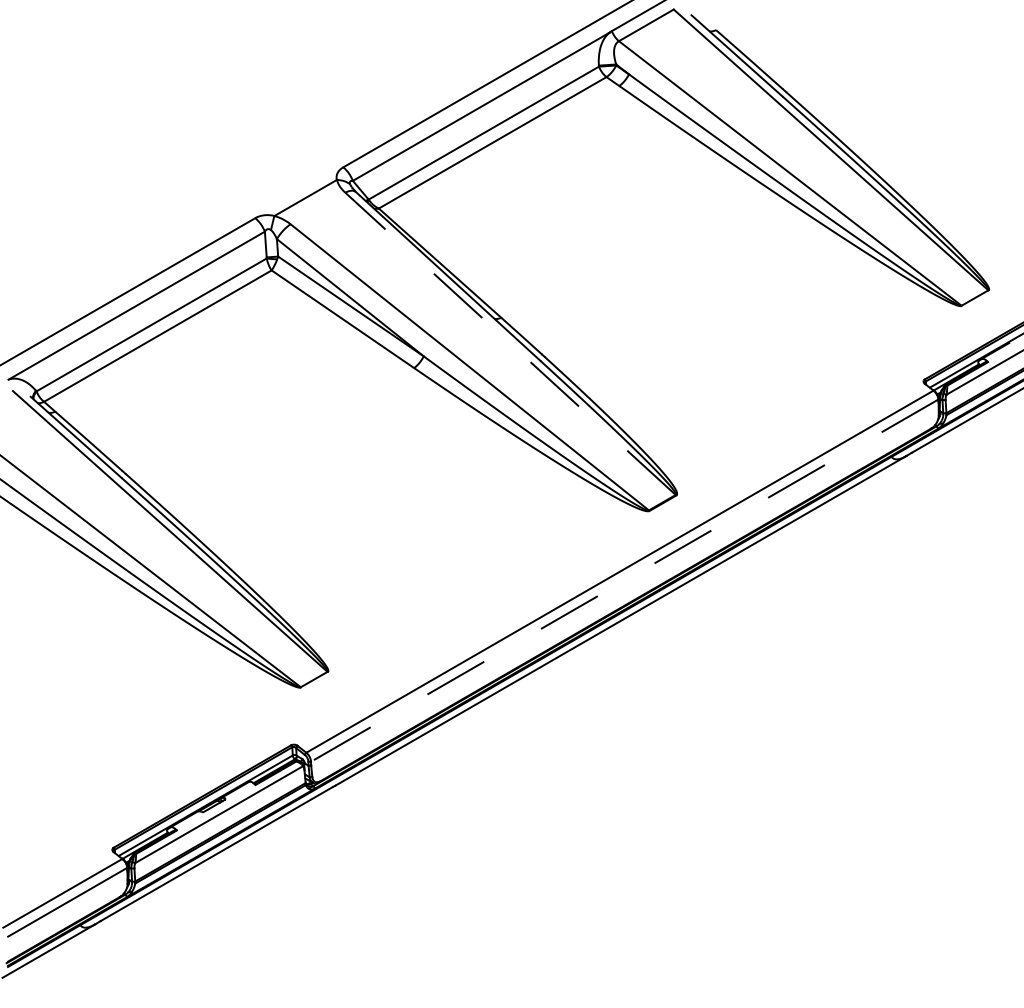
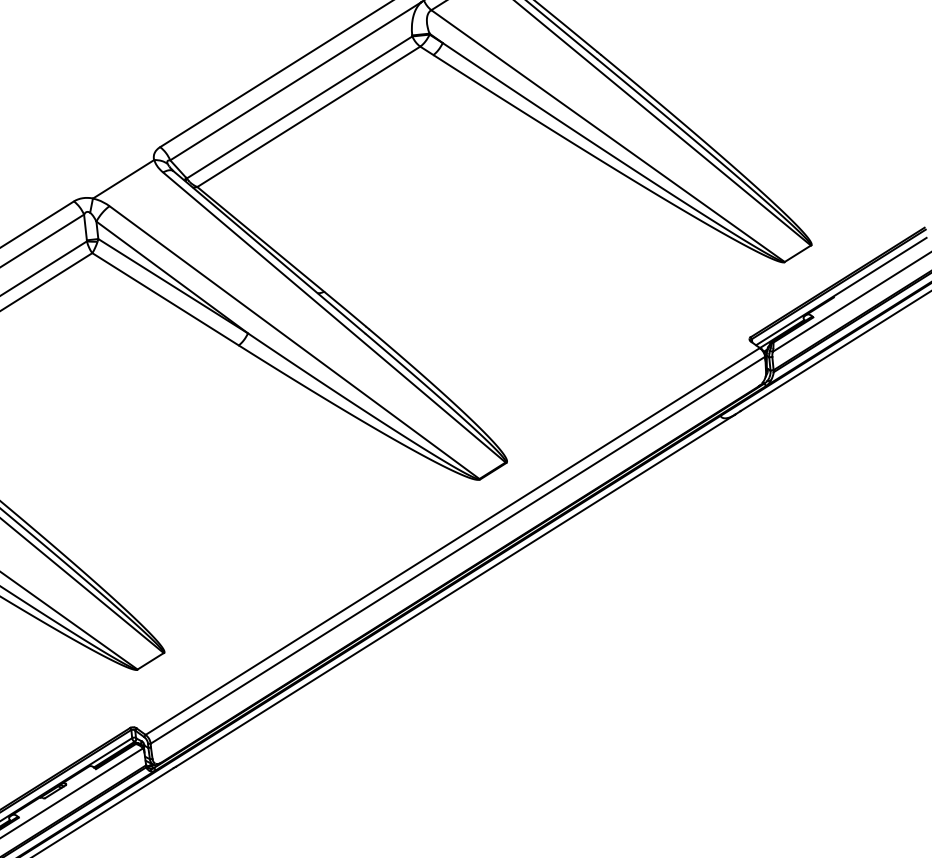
line: (510, 343) -> (334, 317), dashed -> solid
line: (624, 580) -> (457, 550), dashed -> solid

